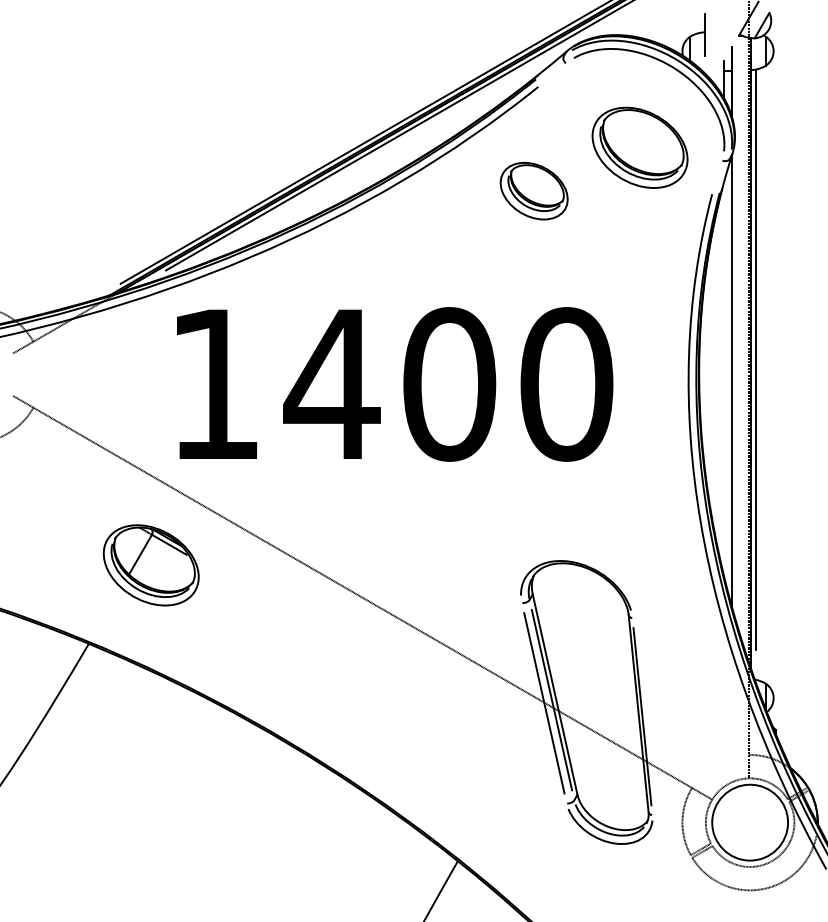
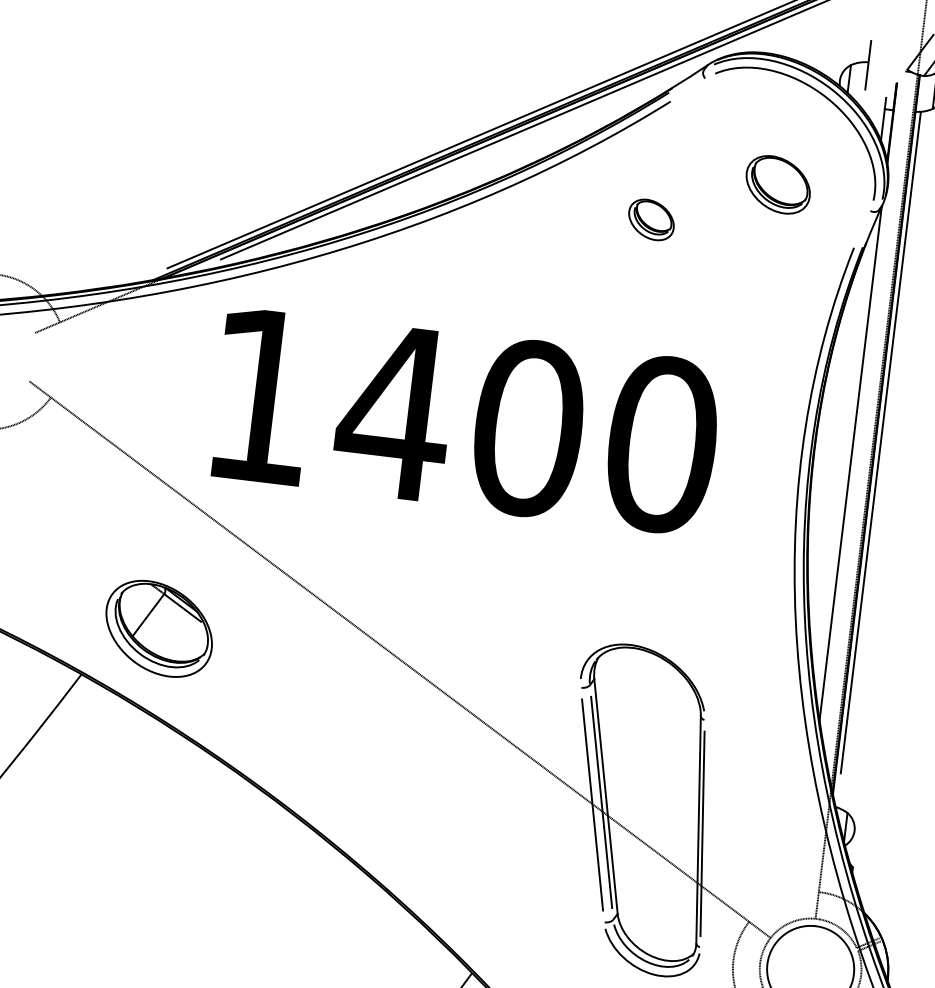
part: (639, 147) -> (777, 184), size x0.6
part: (533, 191) -> (650, 220), size x0.6
part: (150, 565) -> (158, 628), moved

